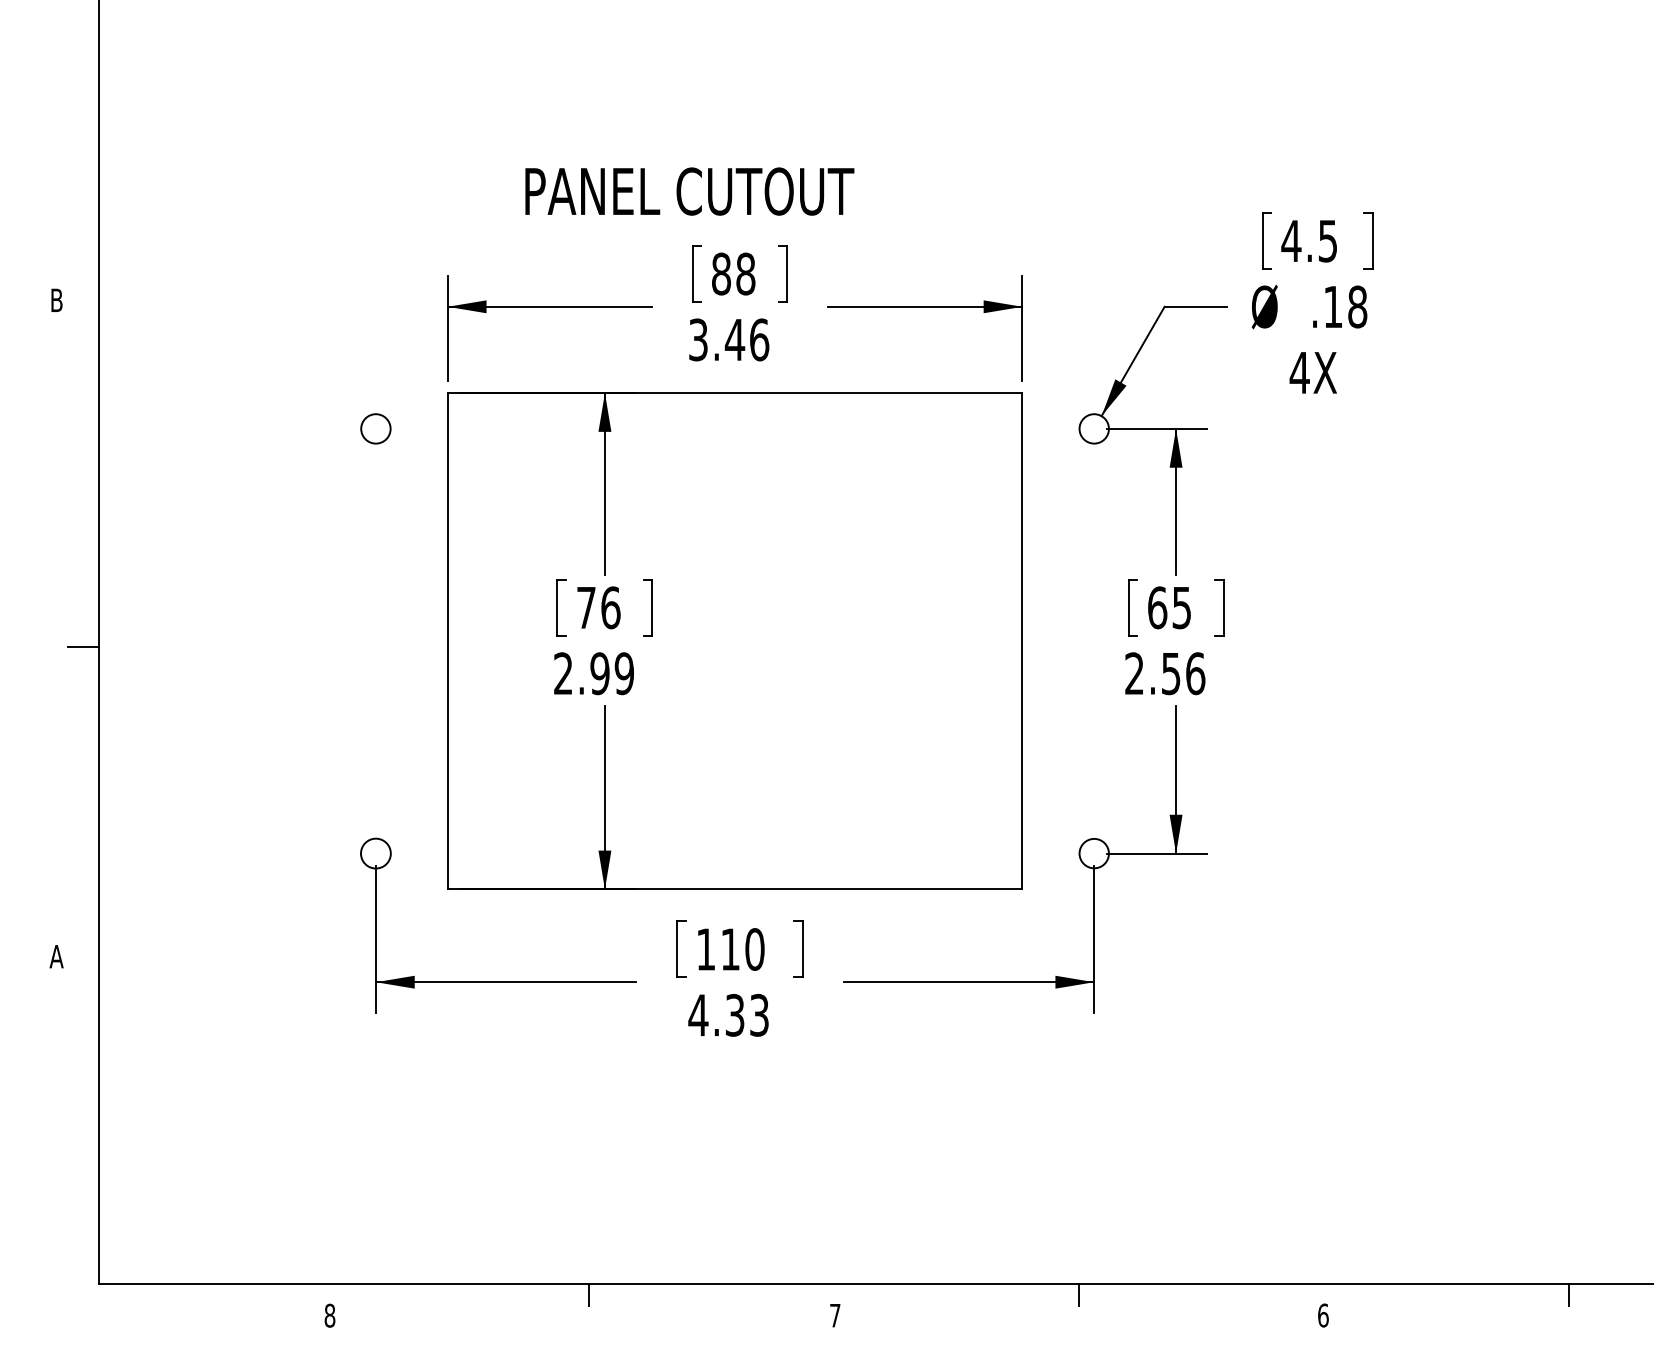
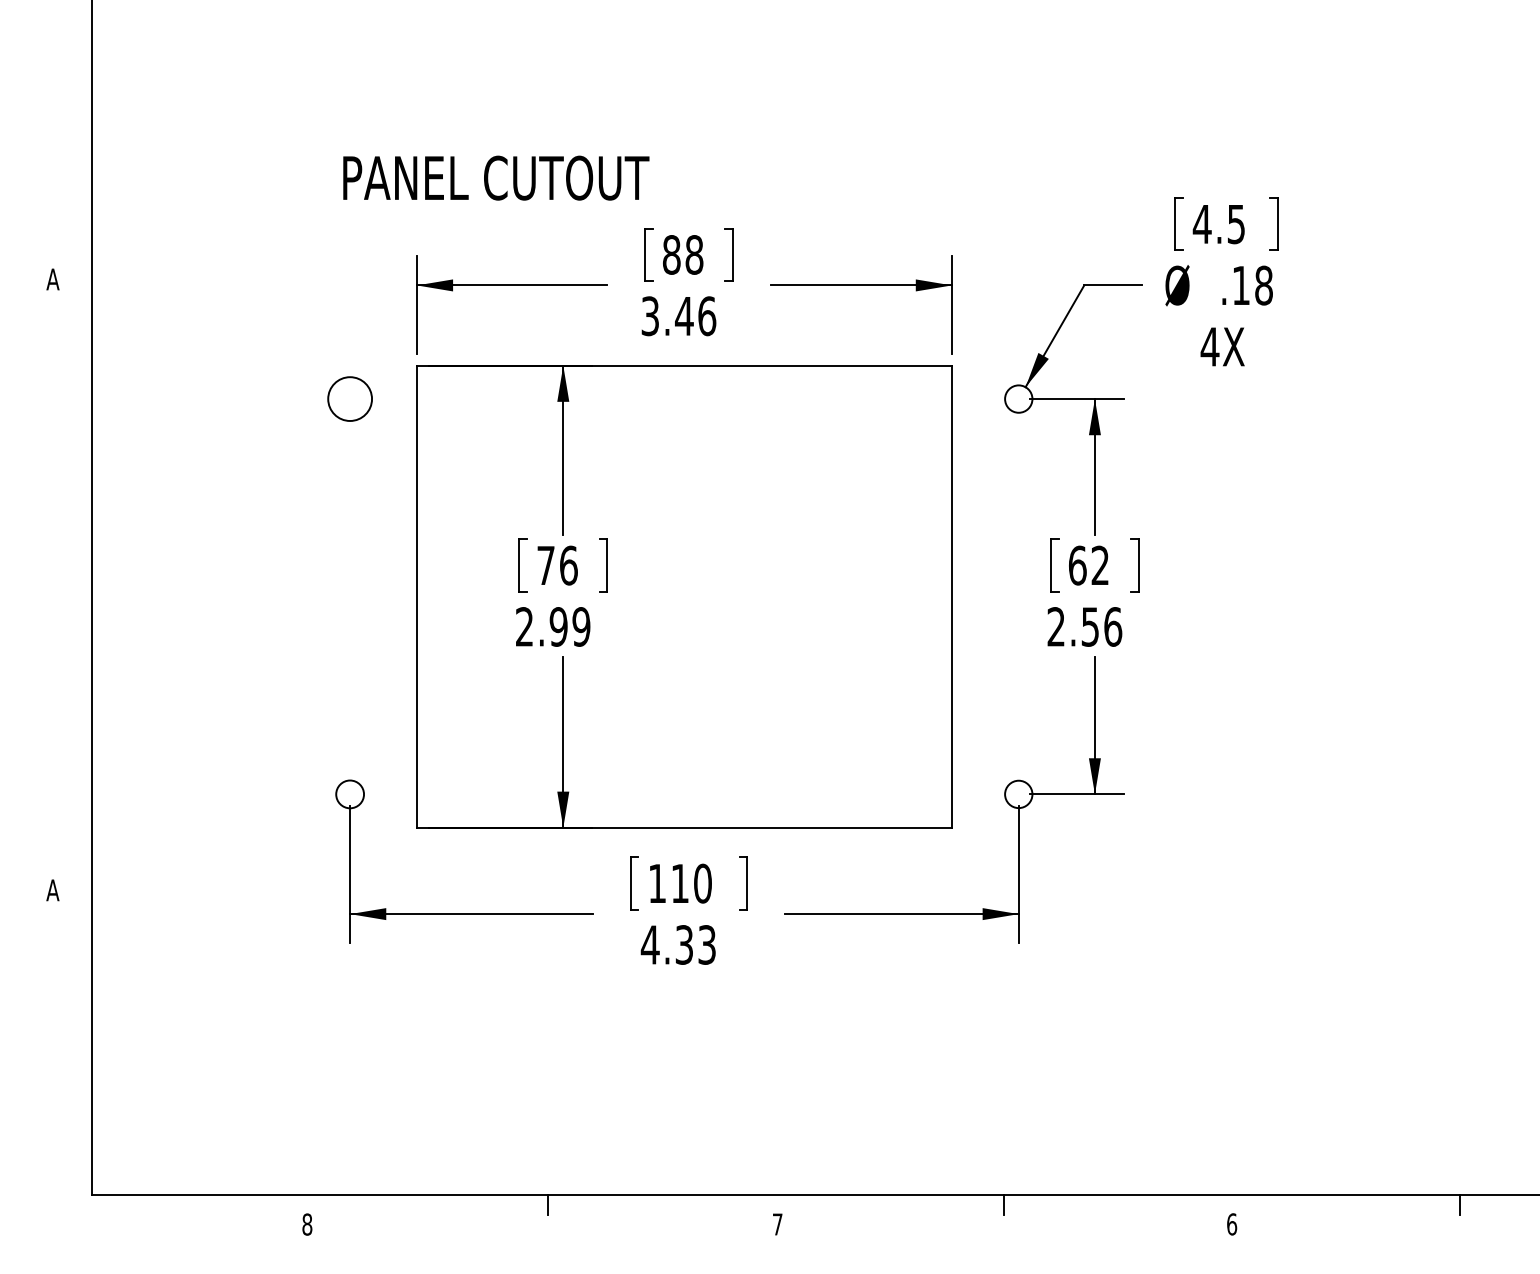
text: (690, 190) -> (496, 177), moved
text: (56, 300) -> (52, 279), B -> A
circle: (375, 428) -> (349, 398), size x1.6
text: (1180, 607) -> (1099, 565), 65 -> 62
line: (83, 646) -> (77, 601), removed

